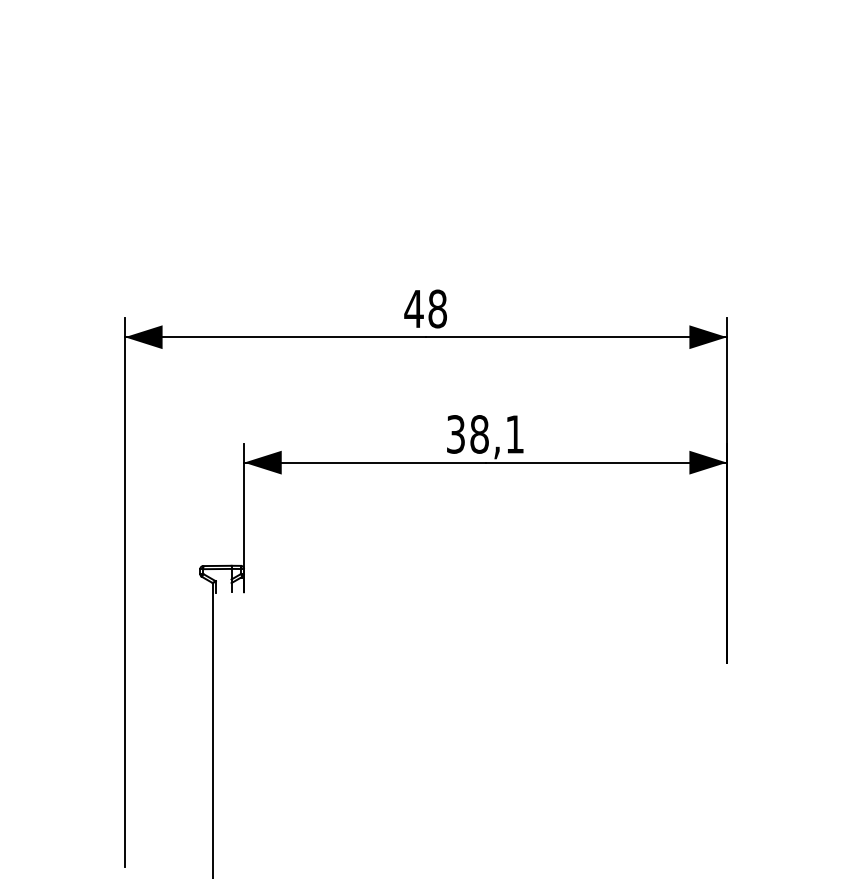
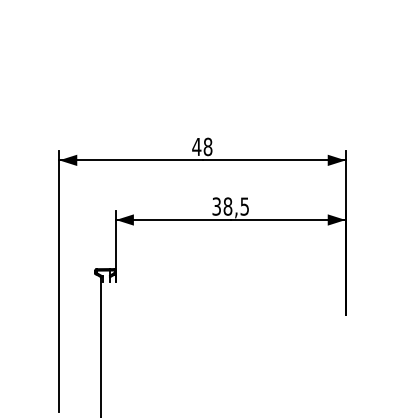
text: (514, 434) -> (244, 206), 38,1 -> 38,5

